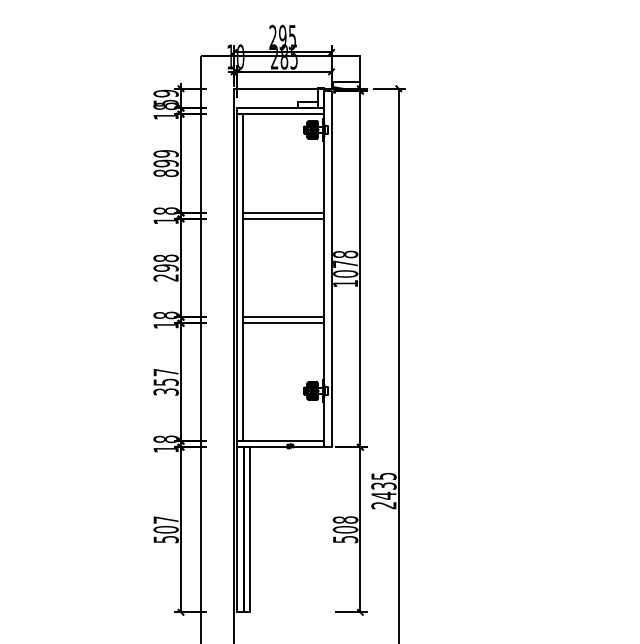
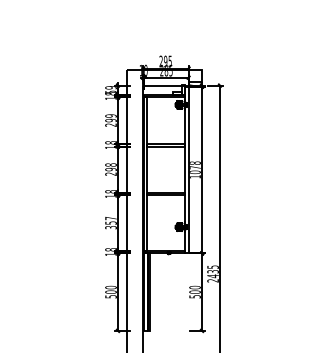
text: (164, 171) -> (110, 124), 899 -> 299
text: (164, 519) -> (110, 287), 507 -> 500
text: (344, 519) -> (194, 287), 508 -> 500

